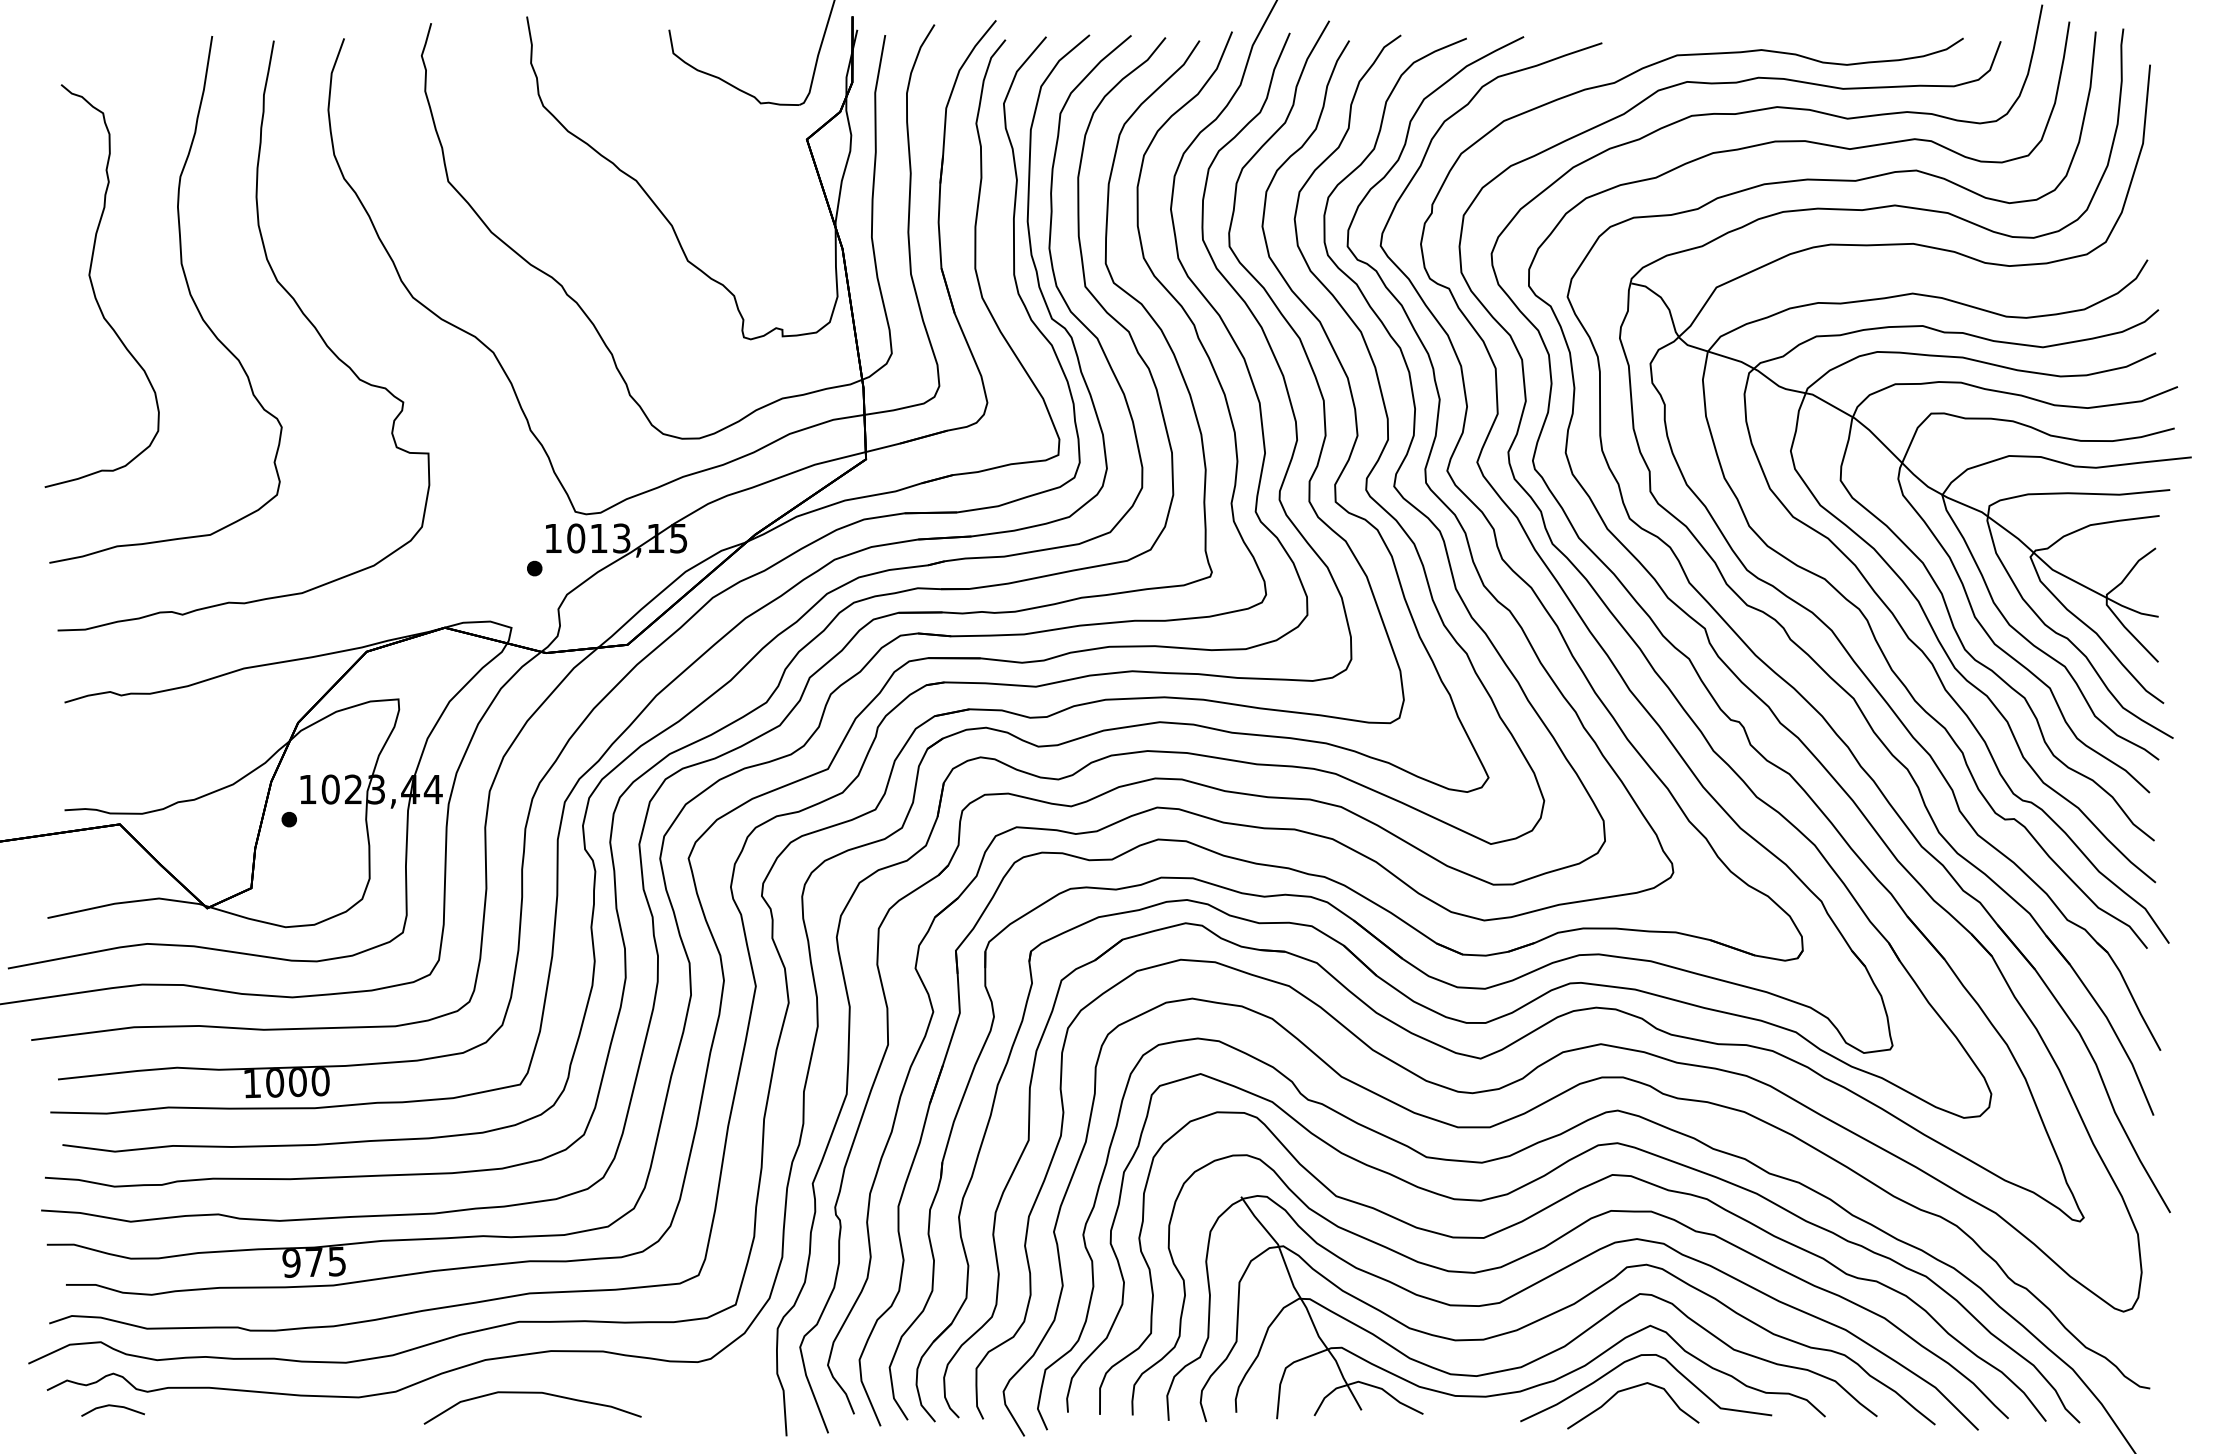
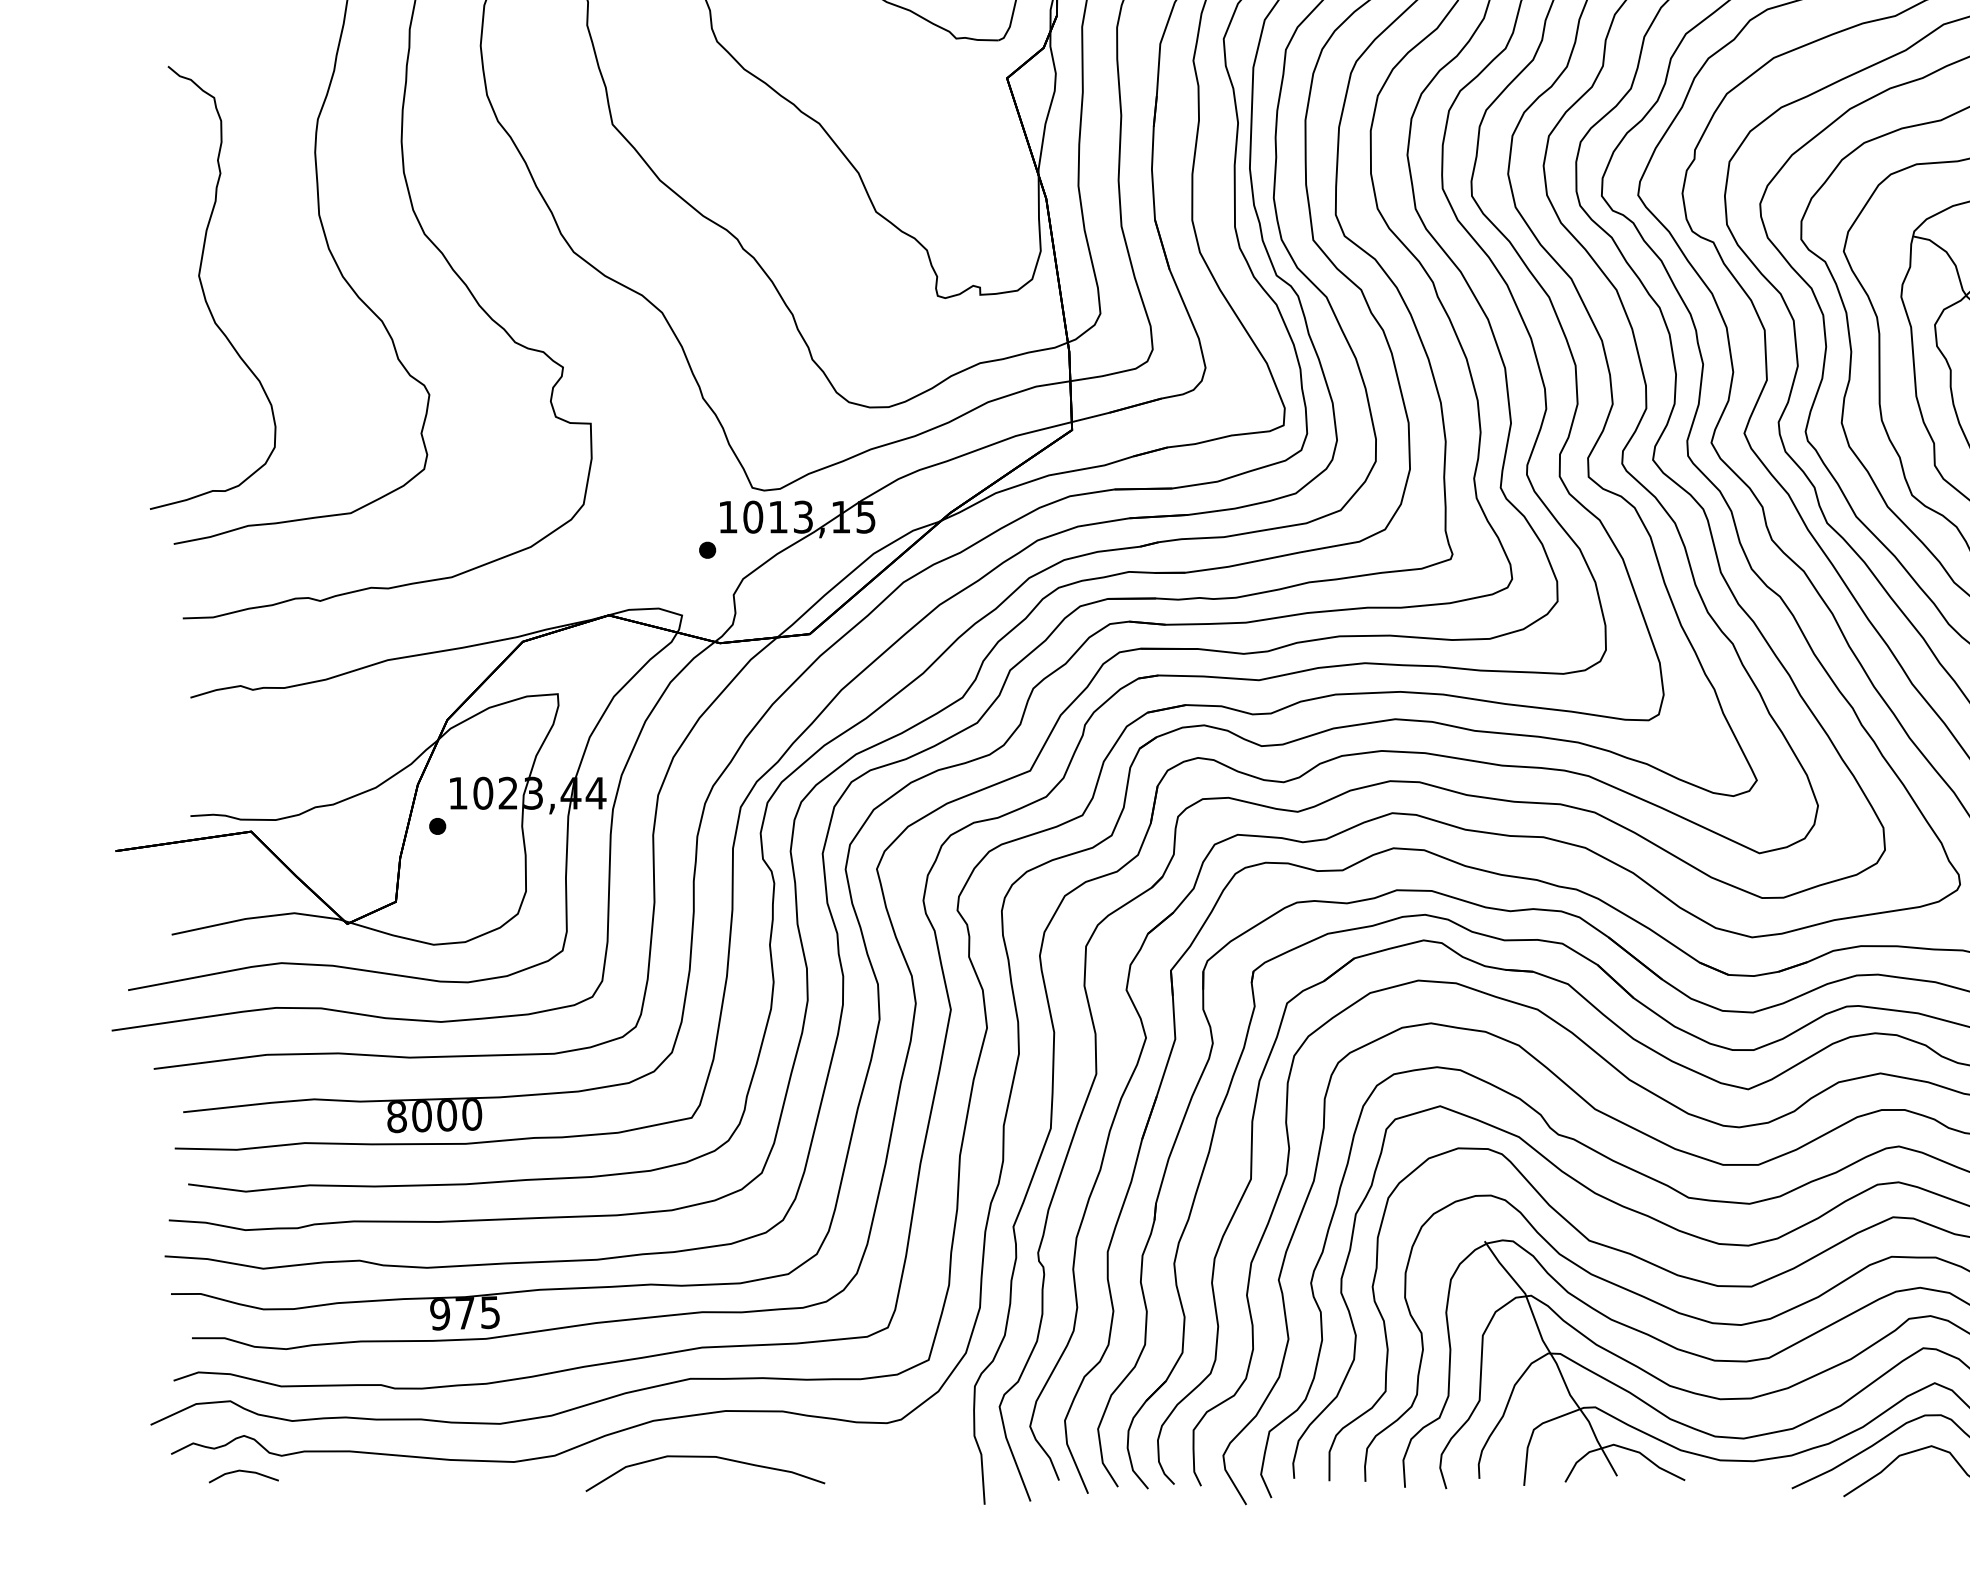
curve: (93, 285) -> (203, 287), moved
text: (252, 1083) -> (397, 1116), 1000 -> 8000

